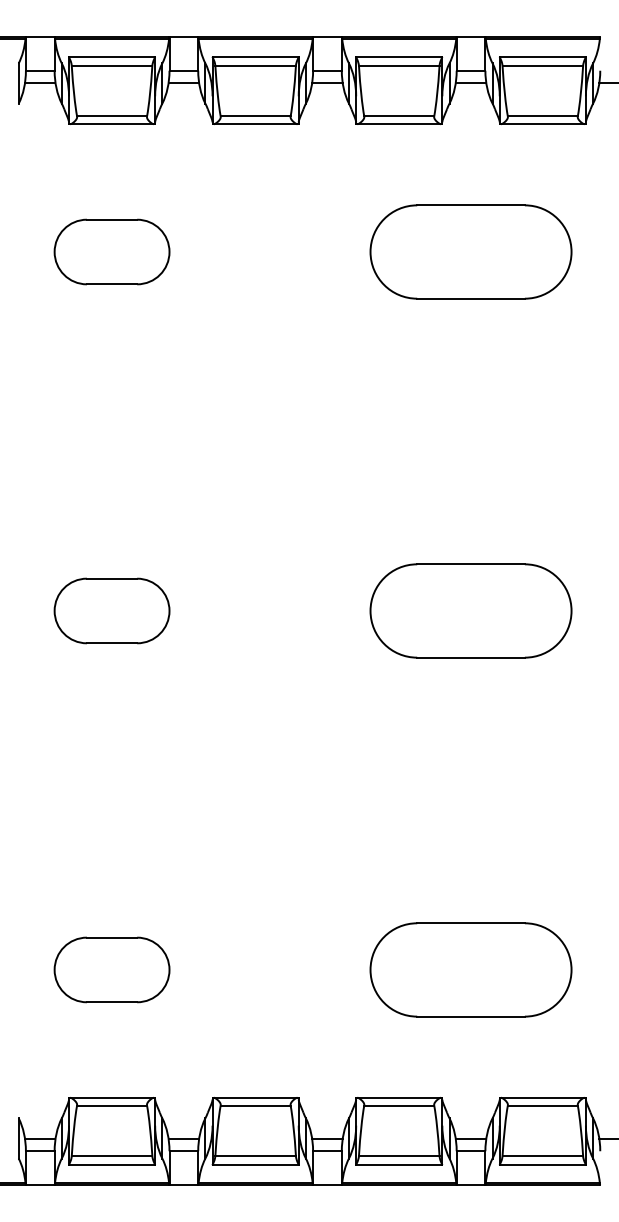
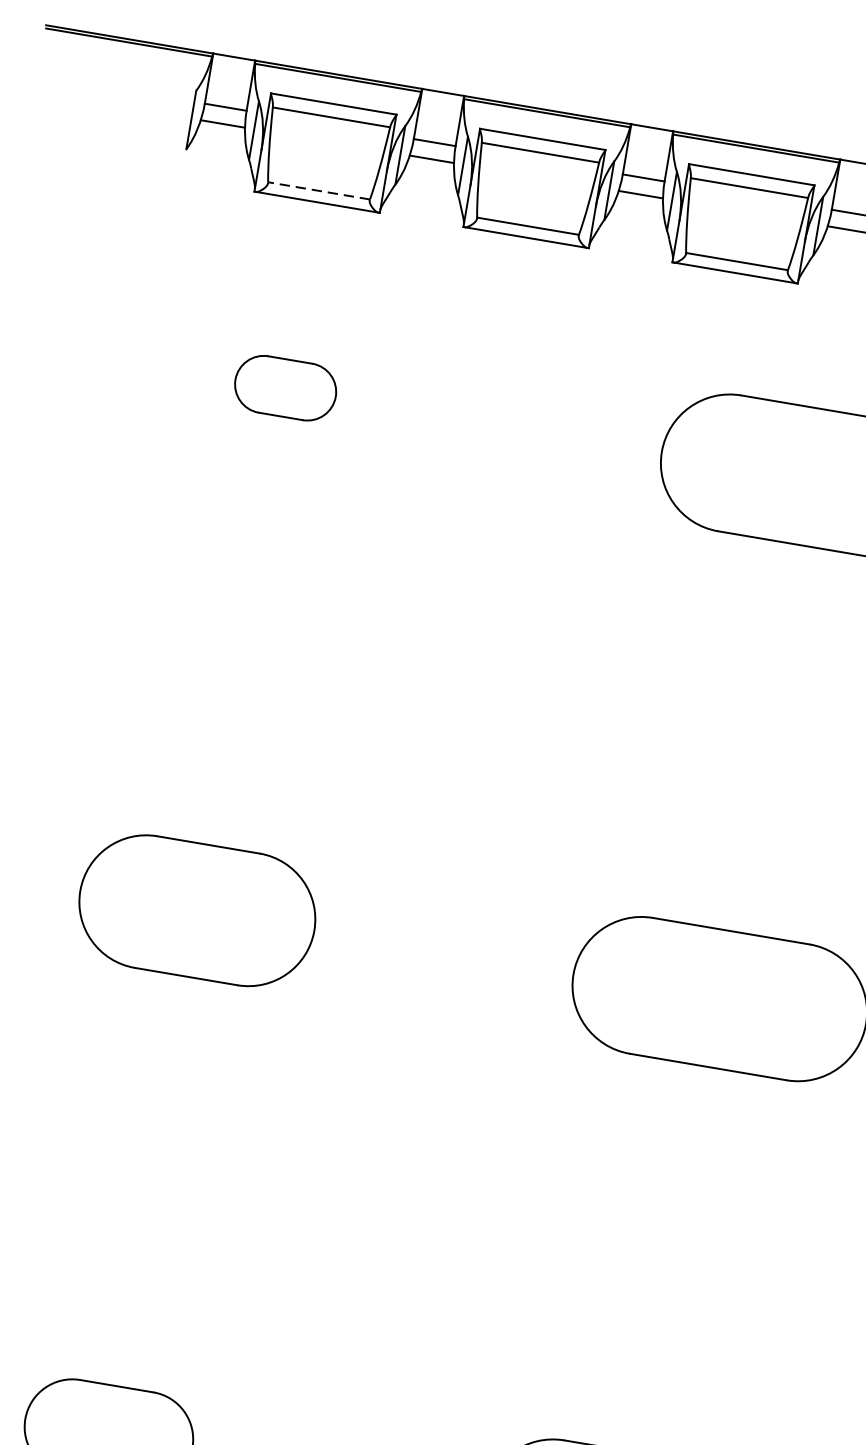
line: (112, 116) -> (319, 191), solid -> dashed
part: (111, 251) -> (284, 387), size x0.6
part: (111, 610) -> (196, 909), size x1.4

